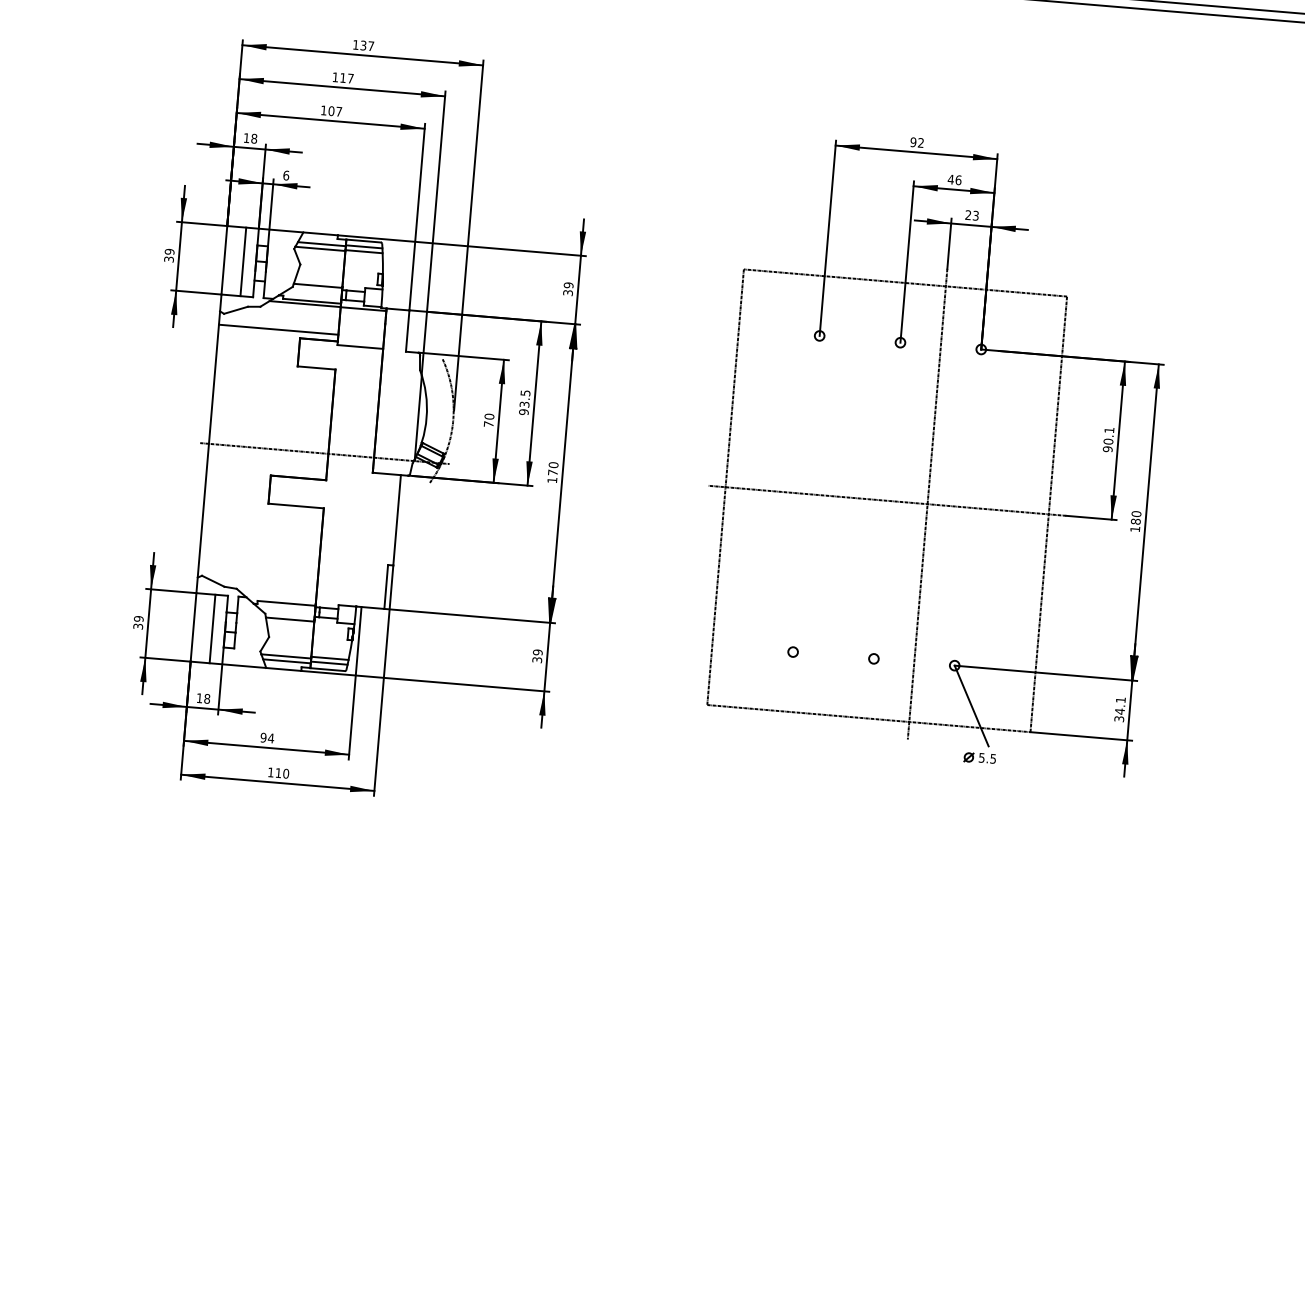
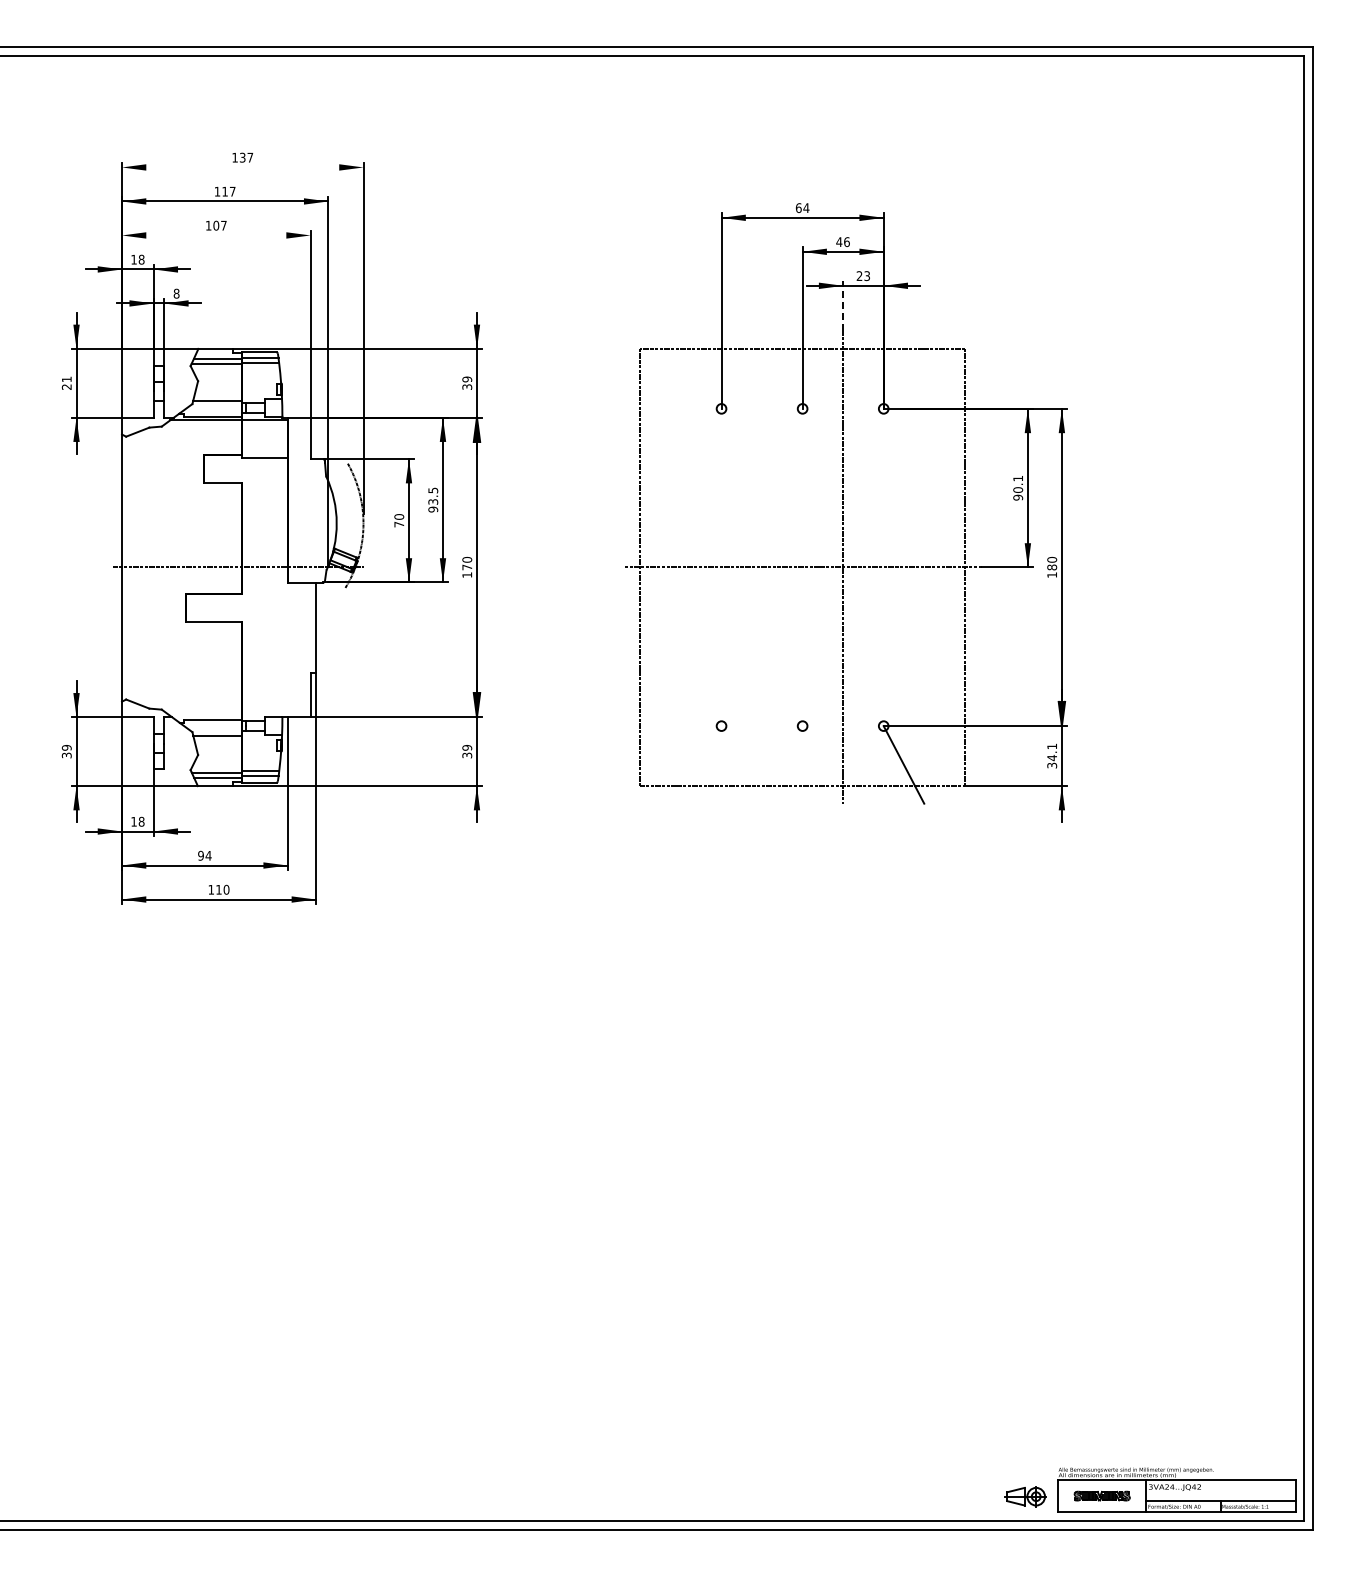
line: (362, 55) -> (242, 167), removed
line: (330, 120) -> (216, 235), removed
text: (917, 142) -> (802, 207), 92 -> 64
text: (286, 175) -> (176, 293), 6 -> 8
line: (949, 243) -> (843, 305), solid -> dashed
text: (169, 254) -> (66, 382), 39 -> 21
line: (243, 261) -> (141, 382), removed
line: (278, 329) -> (181, 447), removed
line: (212, 628) -> (141, 751), removed
part: (979, 758) -> (916, 816), removed

